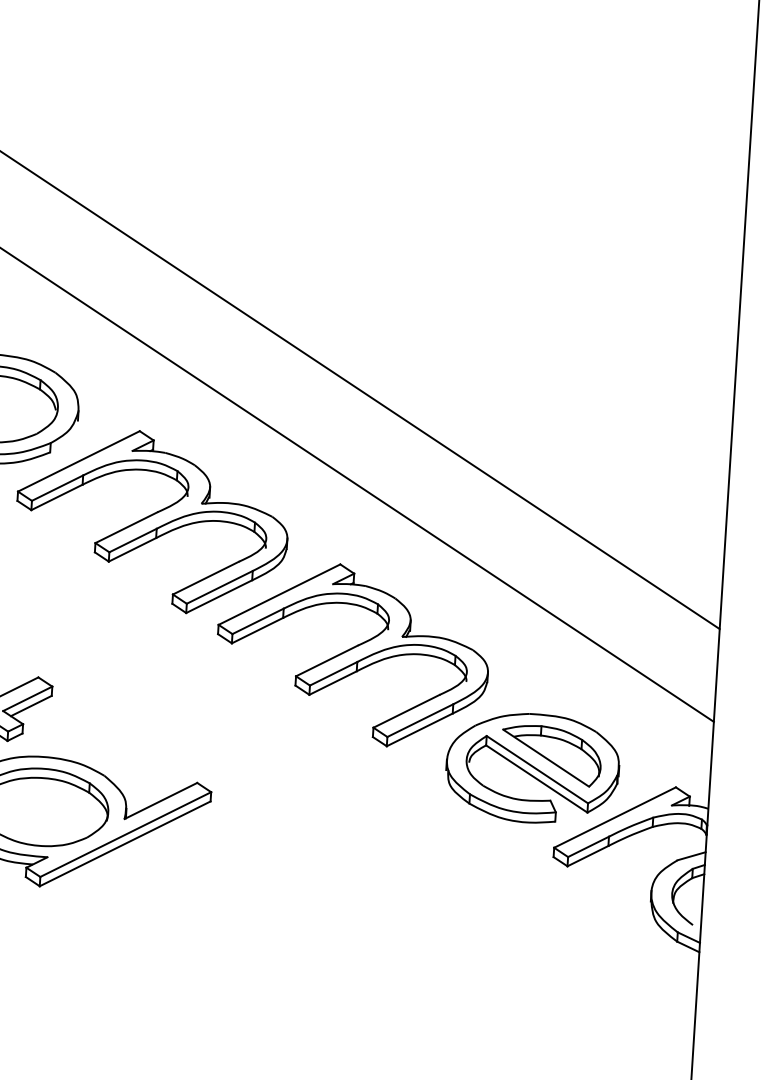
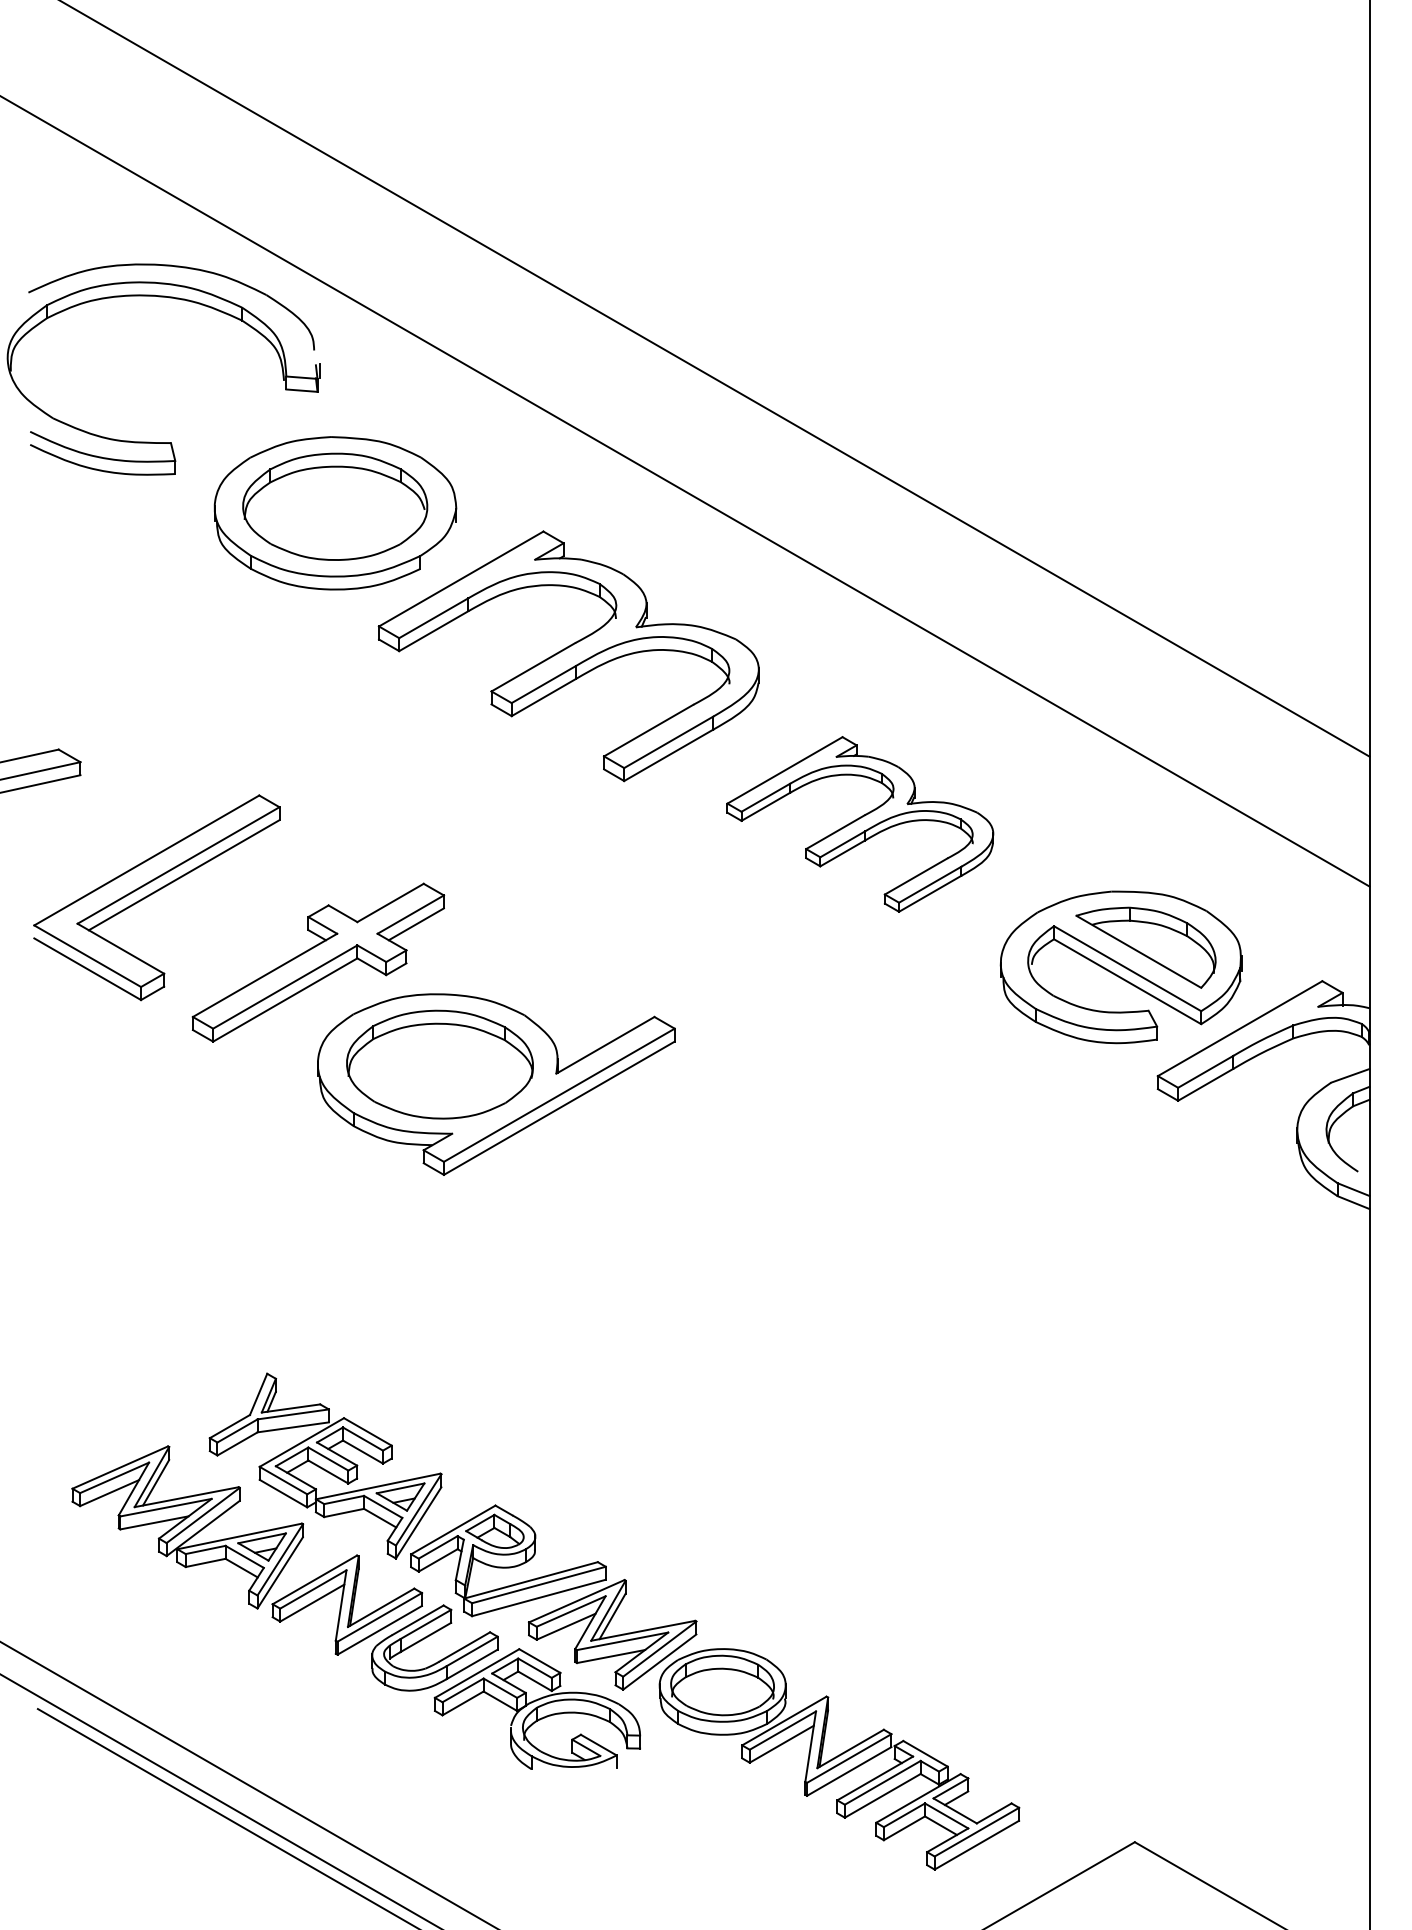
part: (353, 654) -> (860, 824), size x0.7

